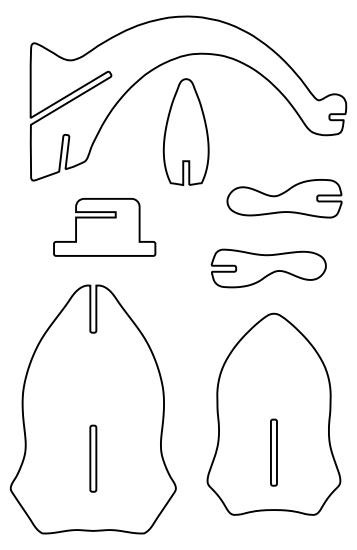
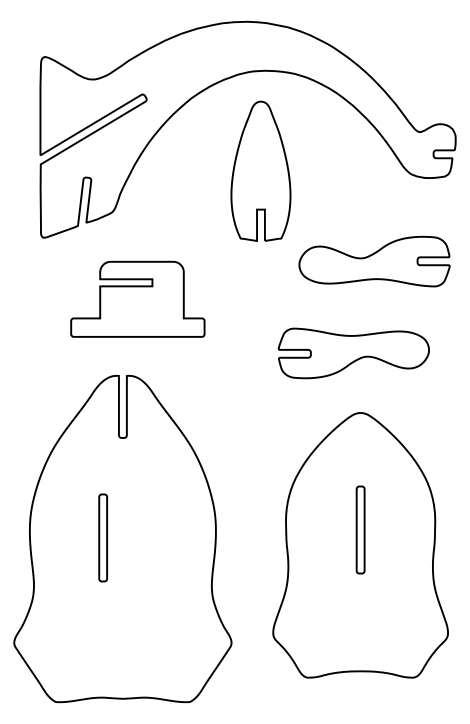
part: (185, 131) -> (260, 170), moved
part: (273, 452) -> (360, 529), moved
part: (93, 458) -> (103, 537), moved

